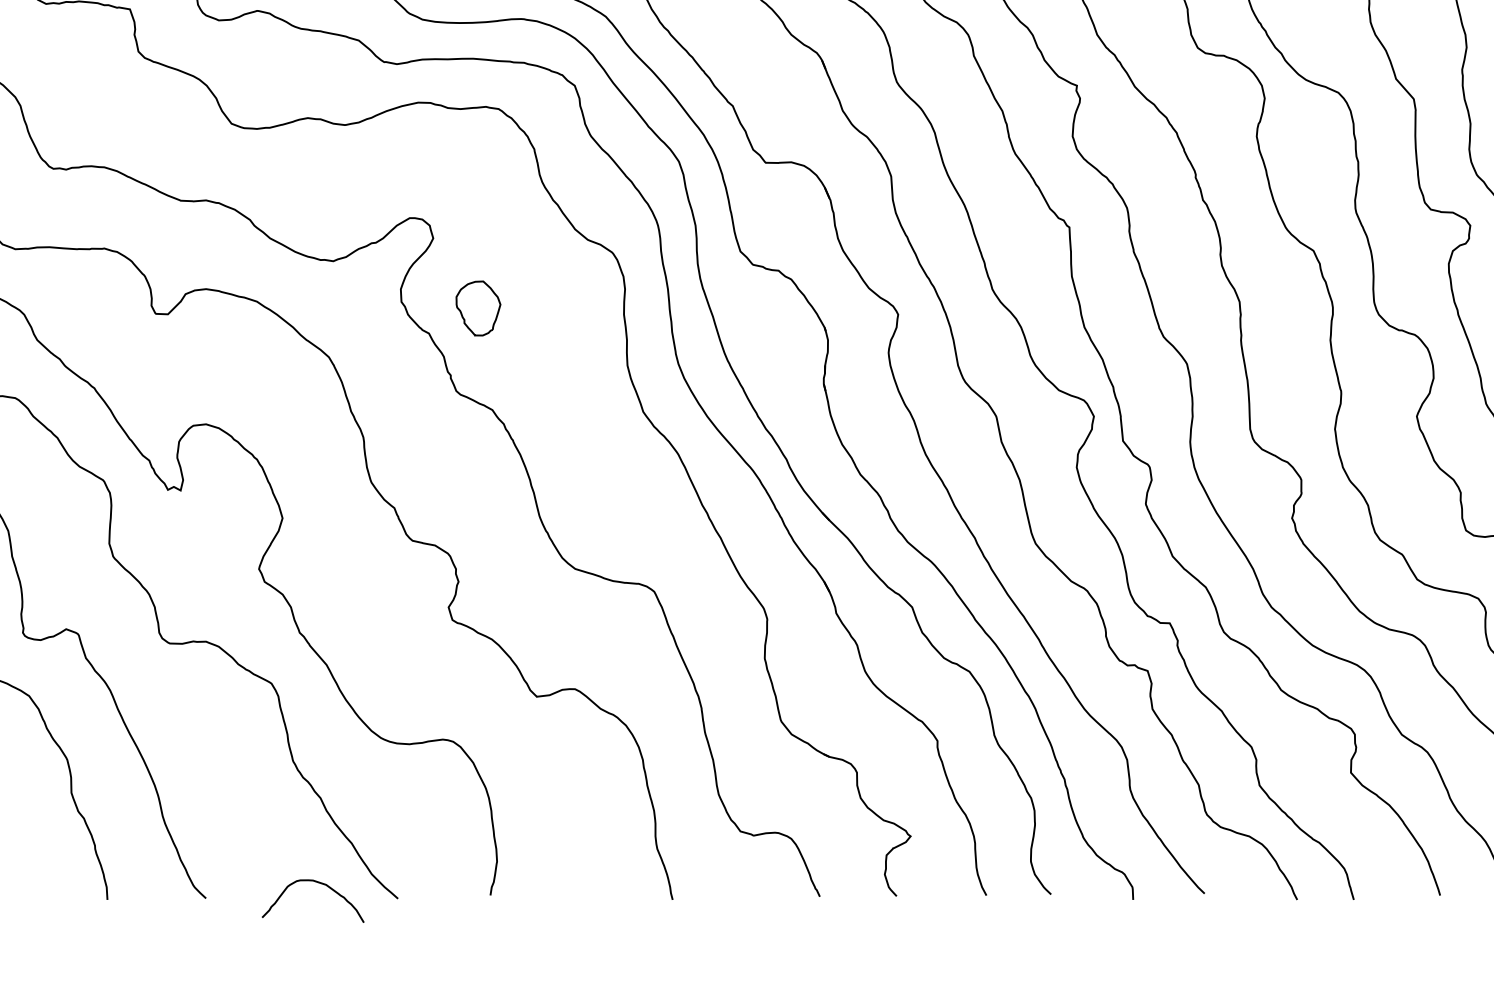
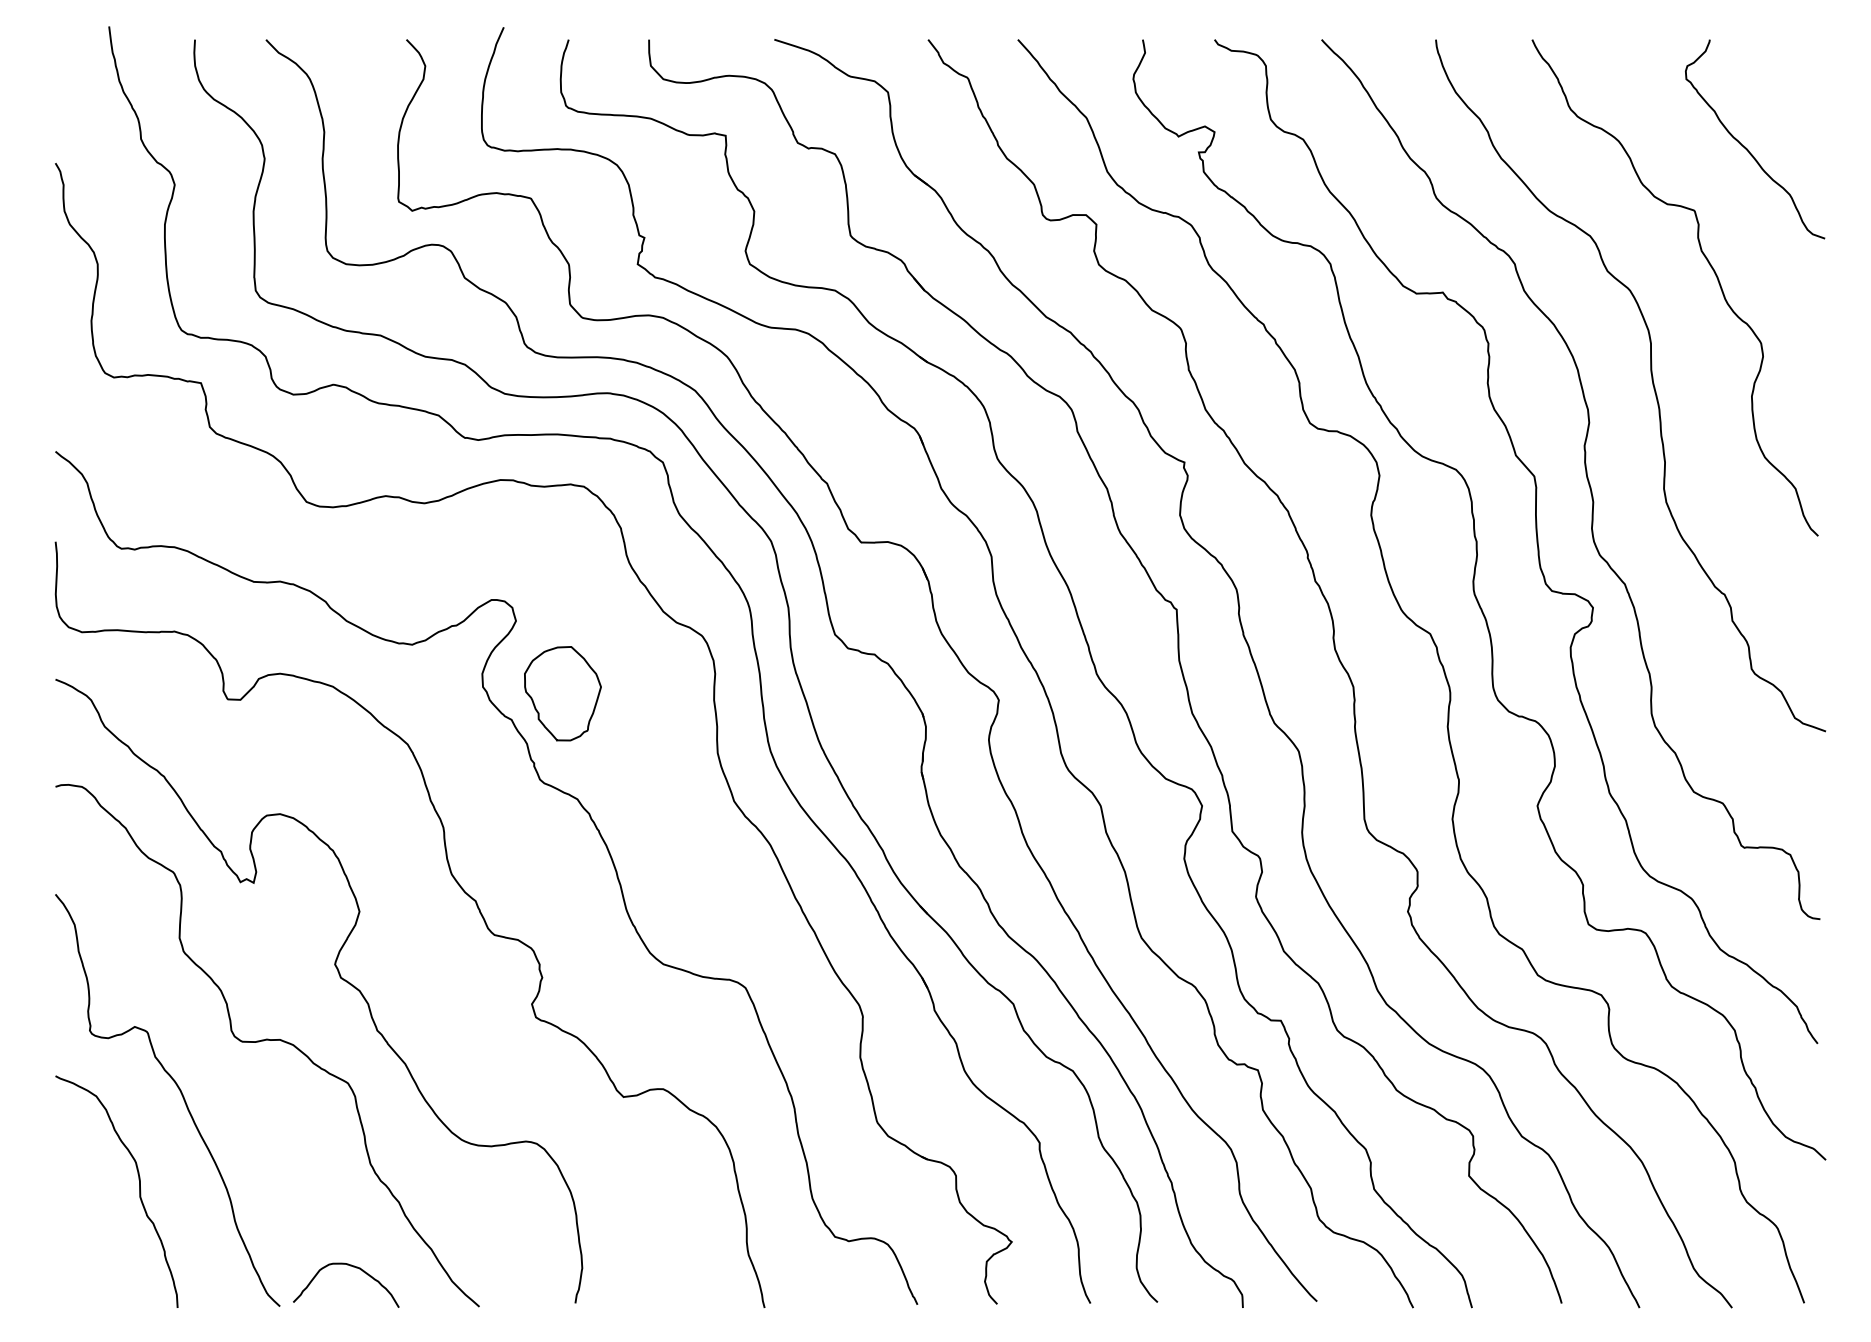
part: (478, 308) -> (562, 693), size x1.67
curve: (320, 884) -> (353, 1267), moved

